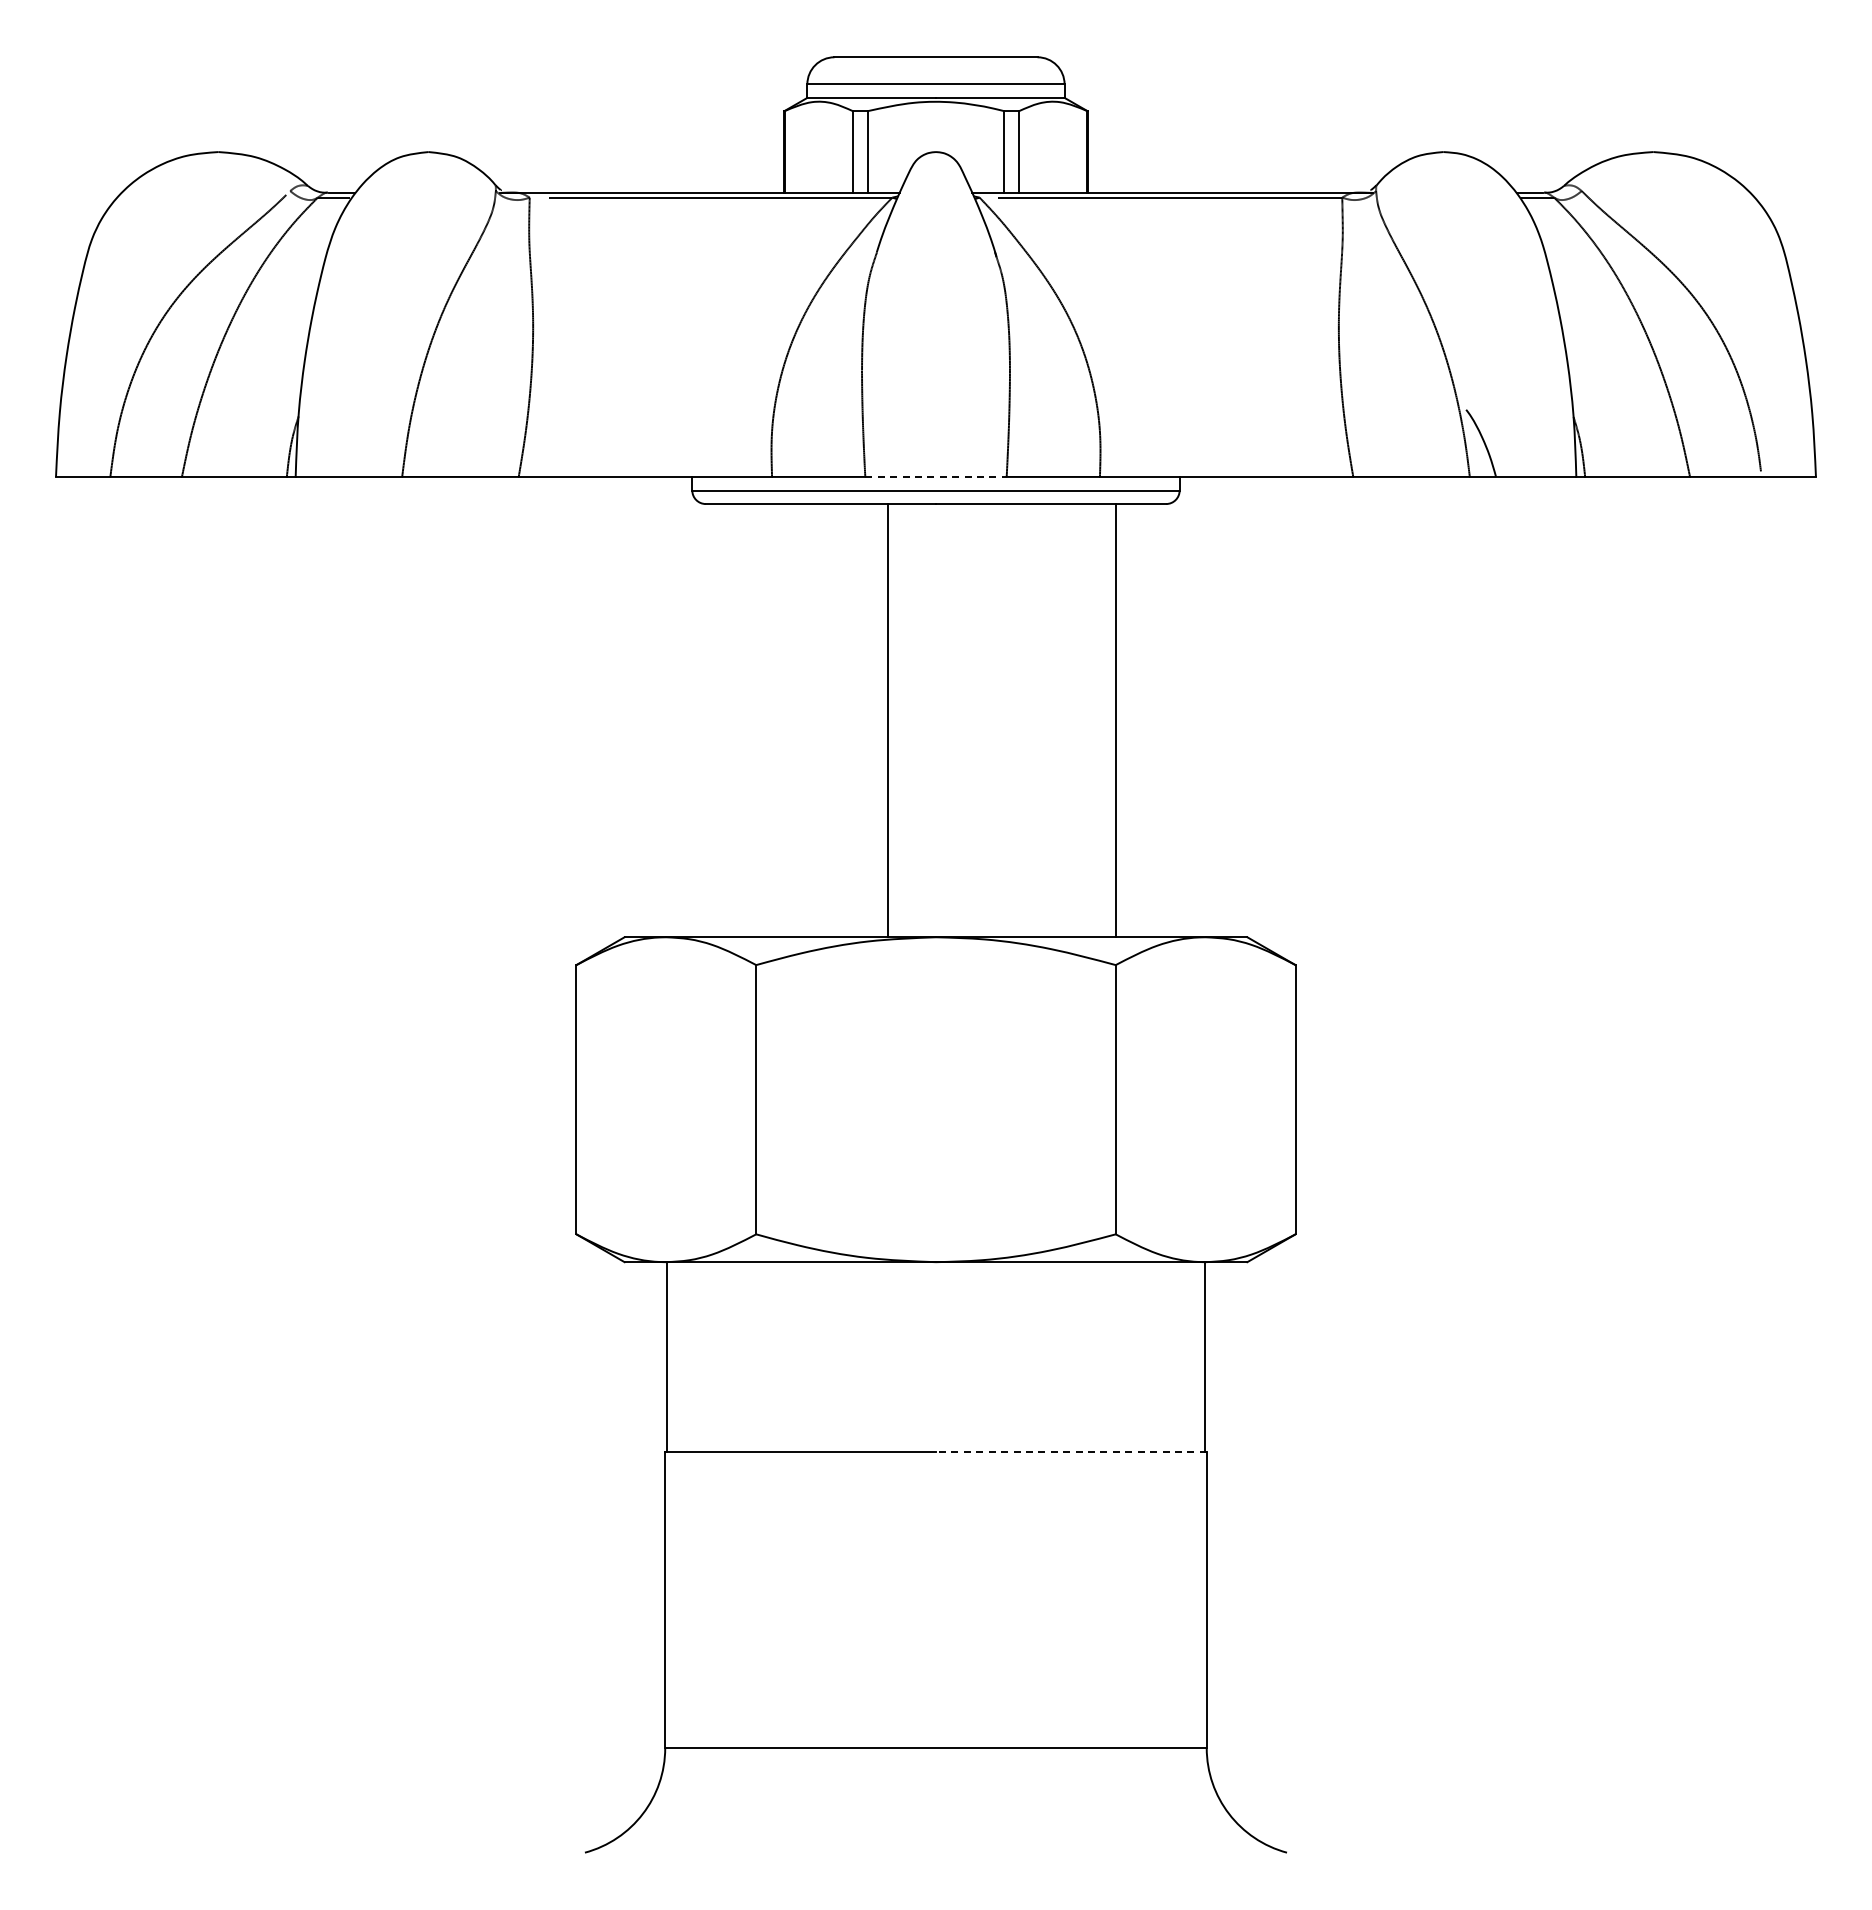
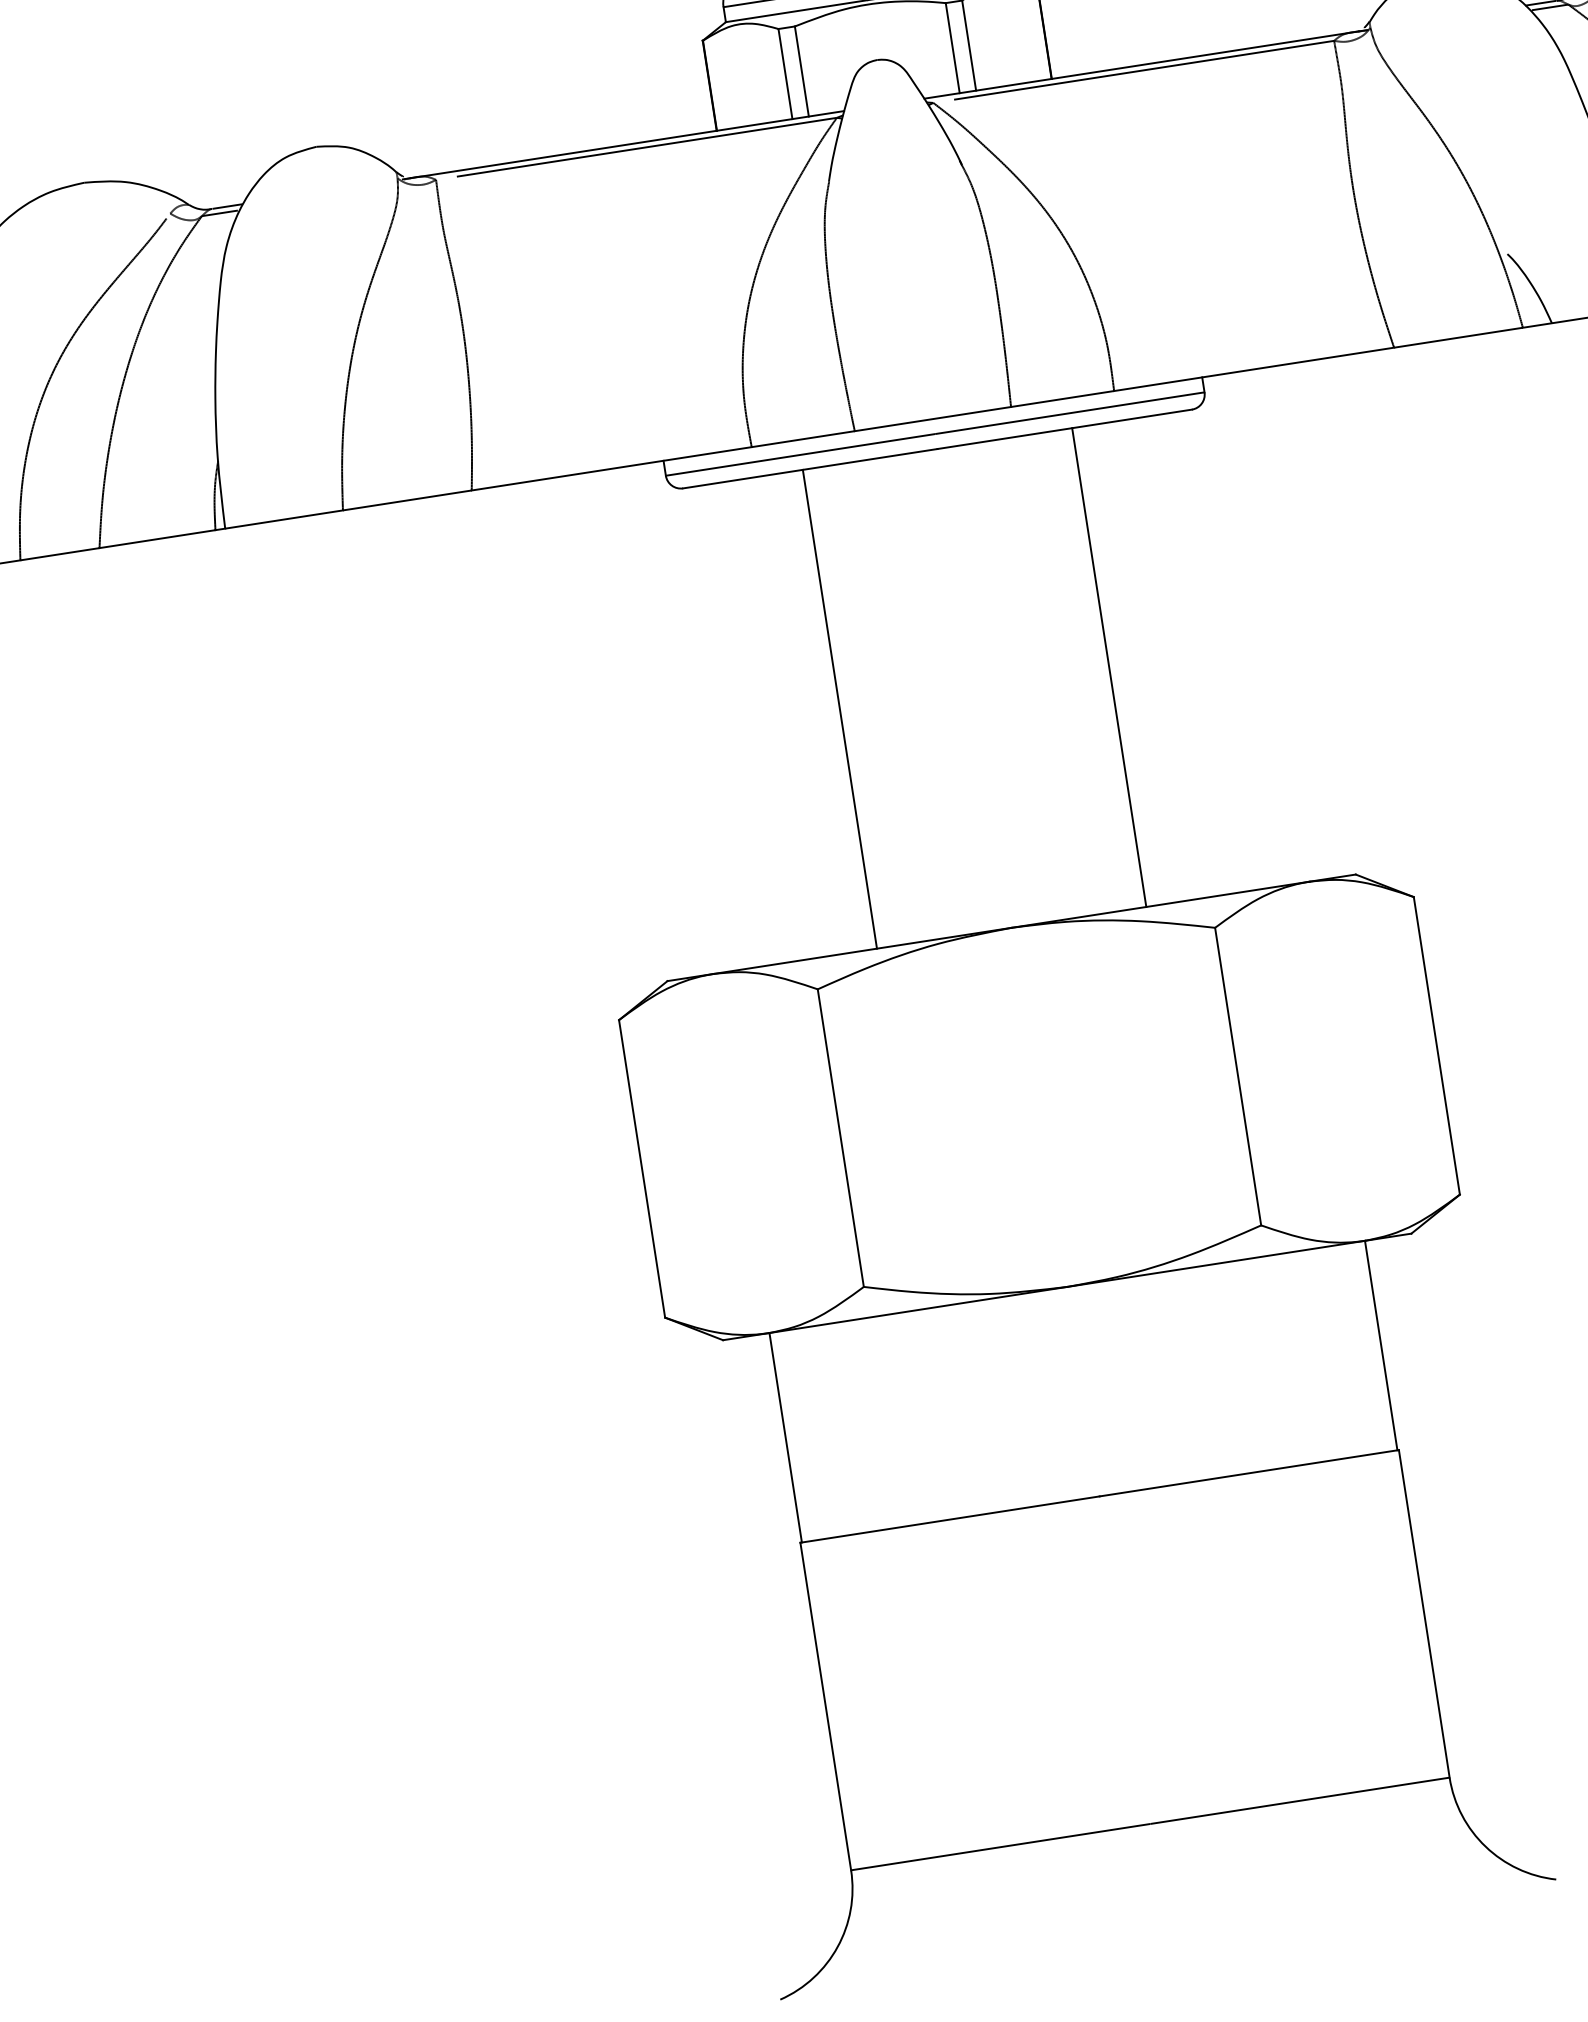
line: (936, 476) -> (933, 418), dashed -> solid
line: (888, 720) -> (840, 709), moved
line: (1115, 720) -> (1108, 667), moved
line: (1070, 1451) -> (1248, 1473), dashed -> solid

